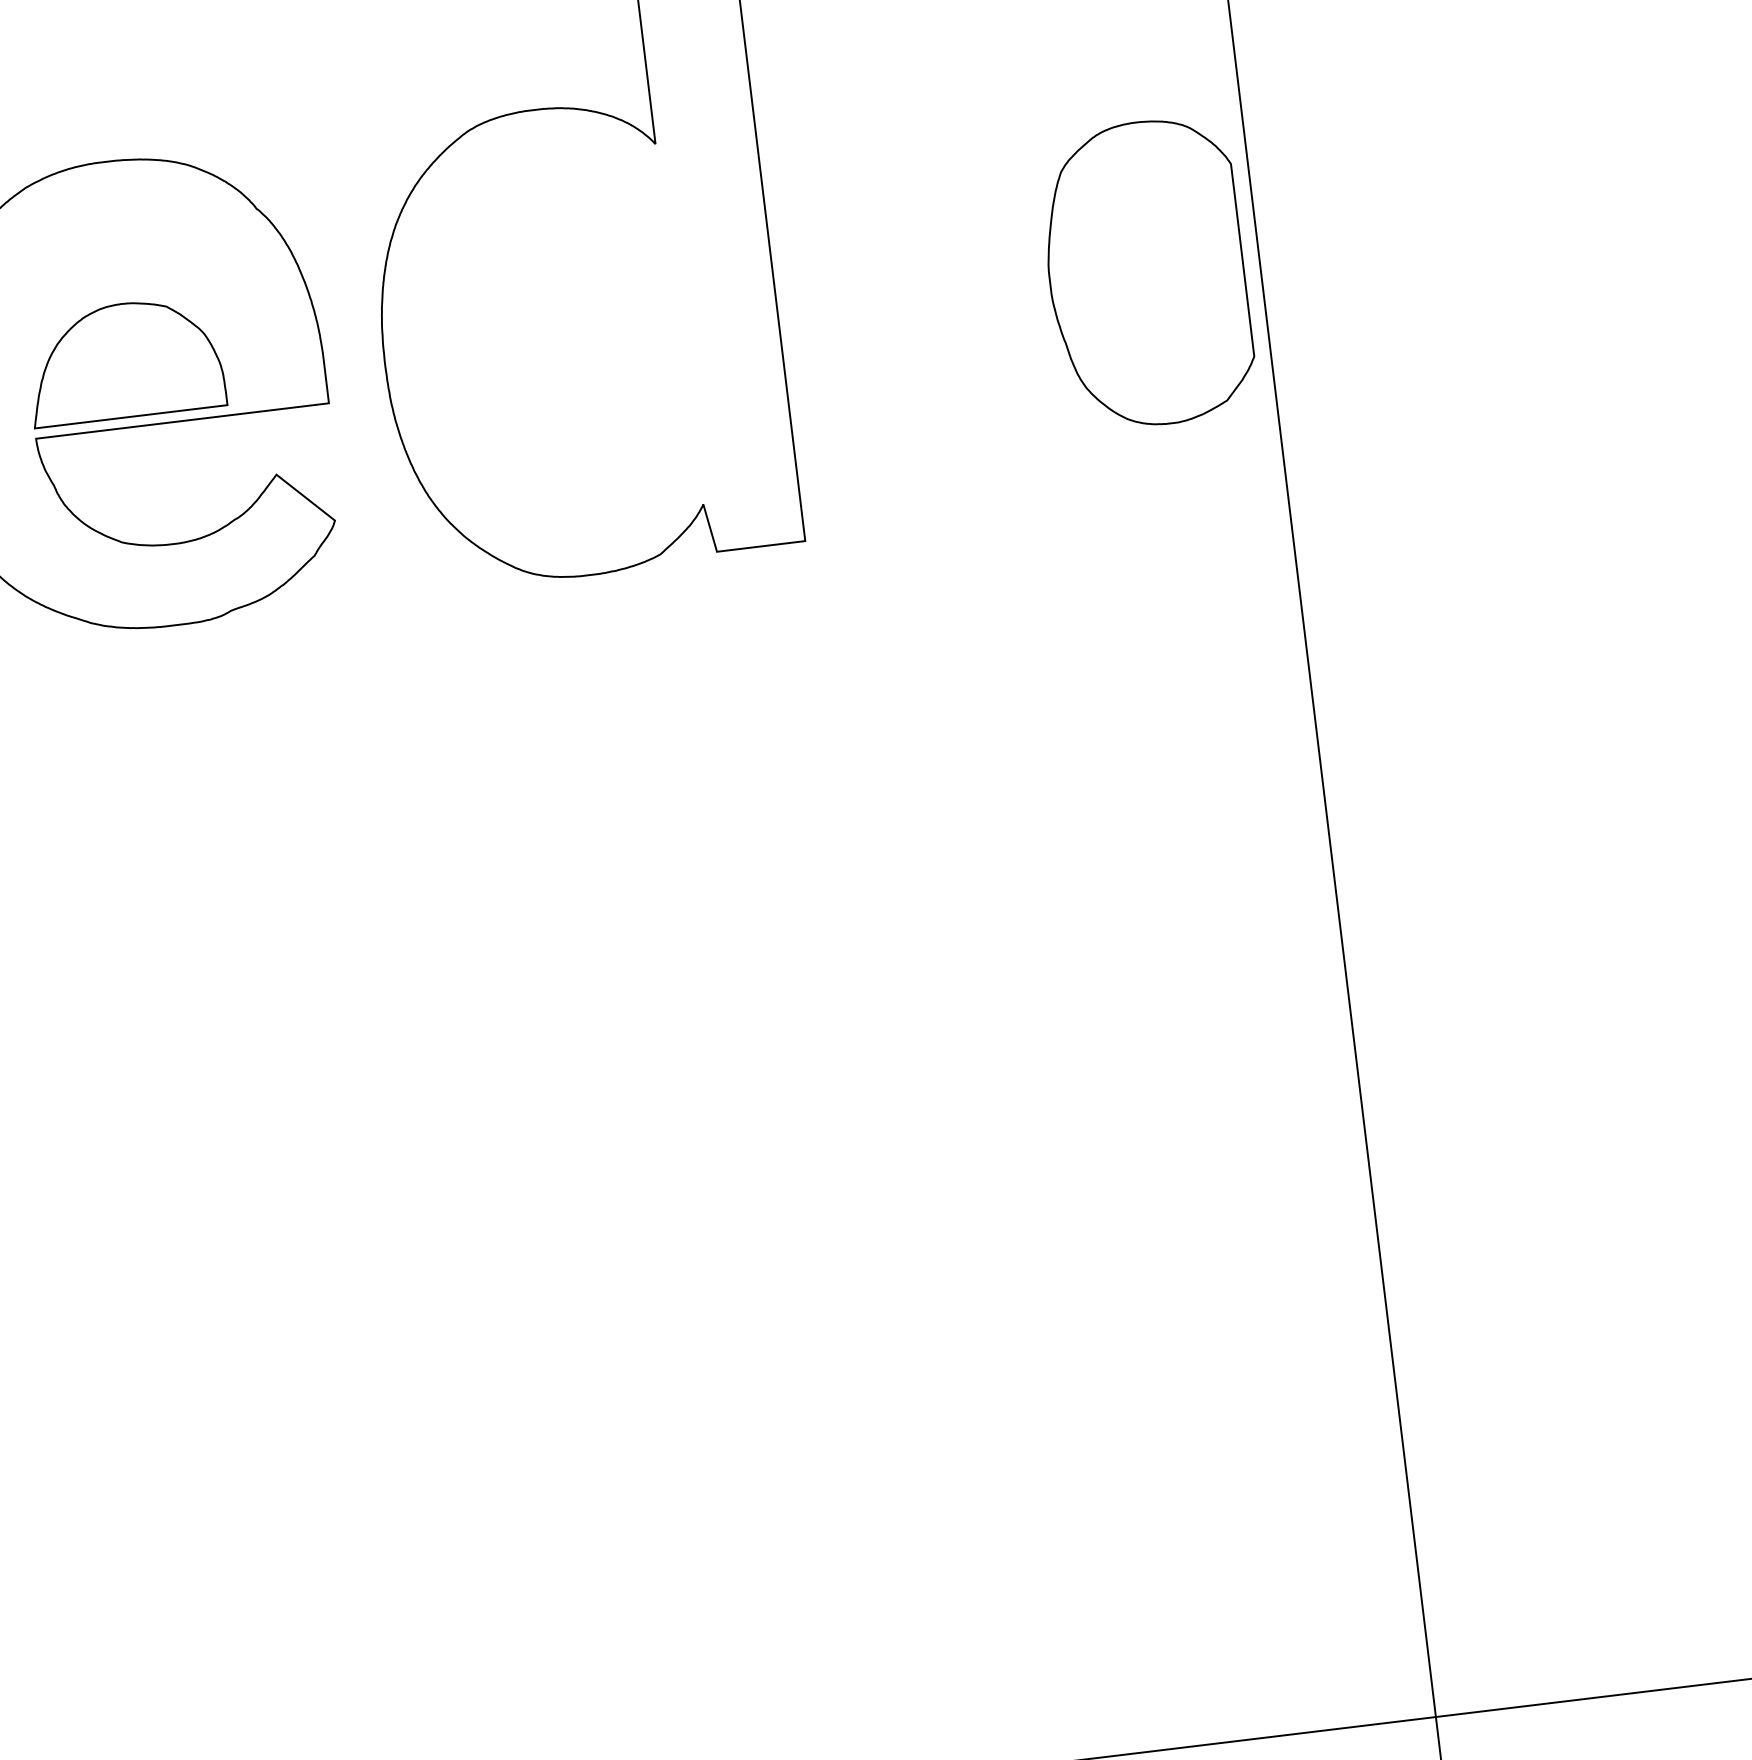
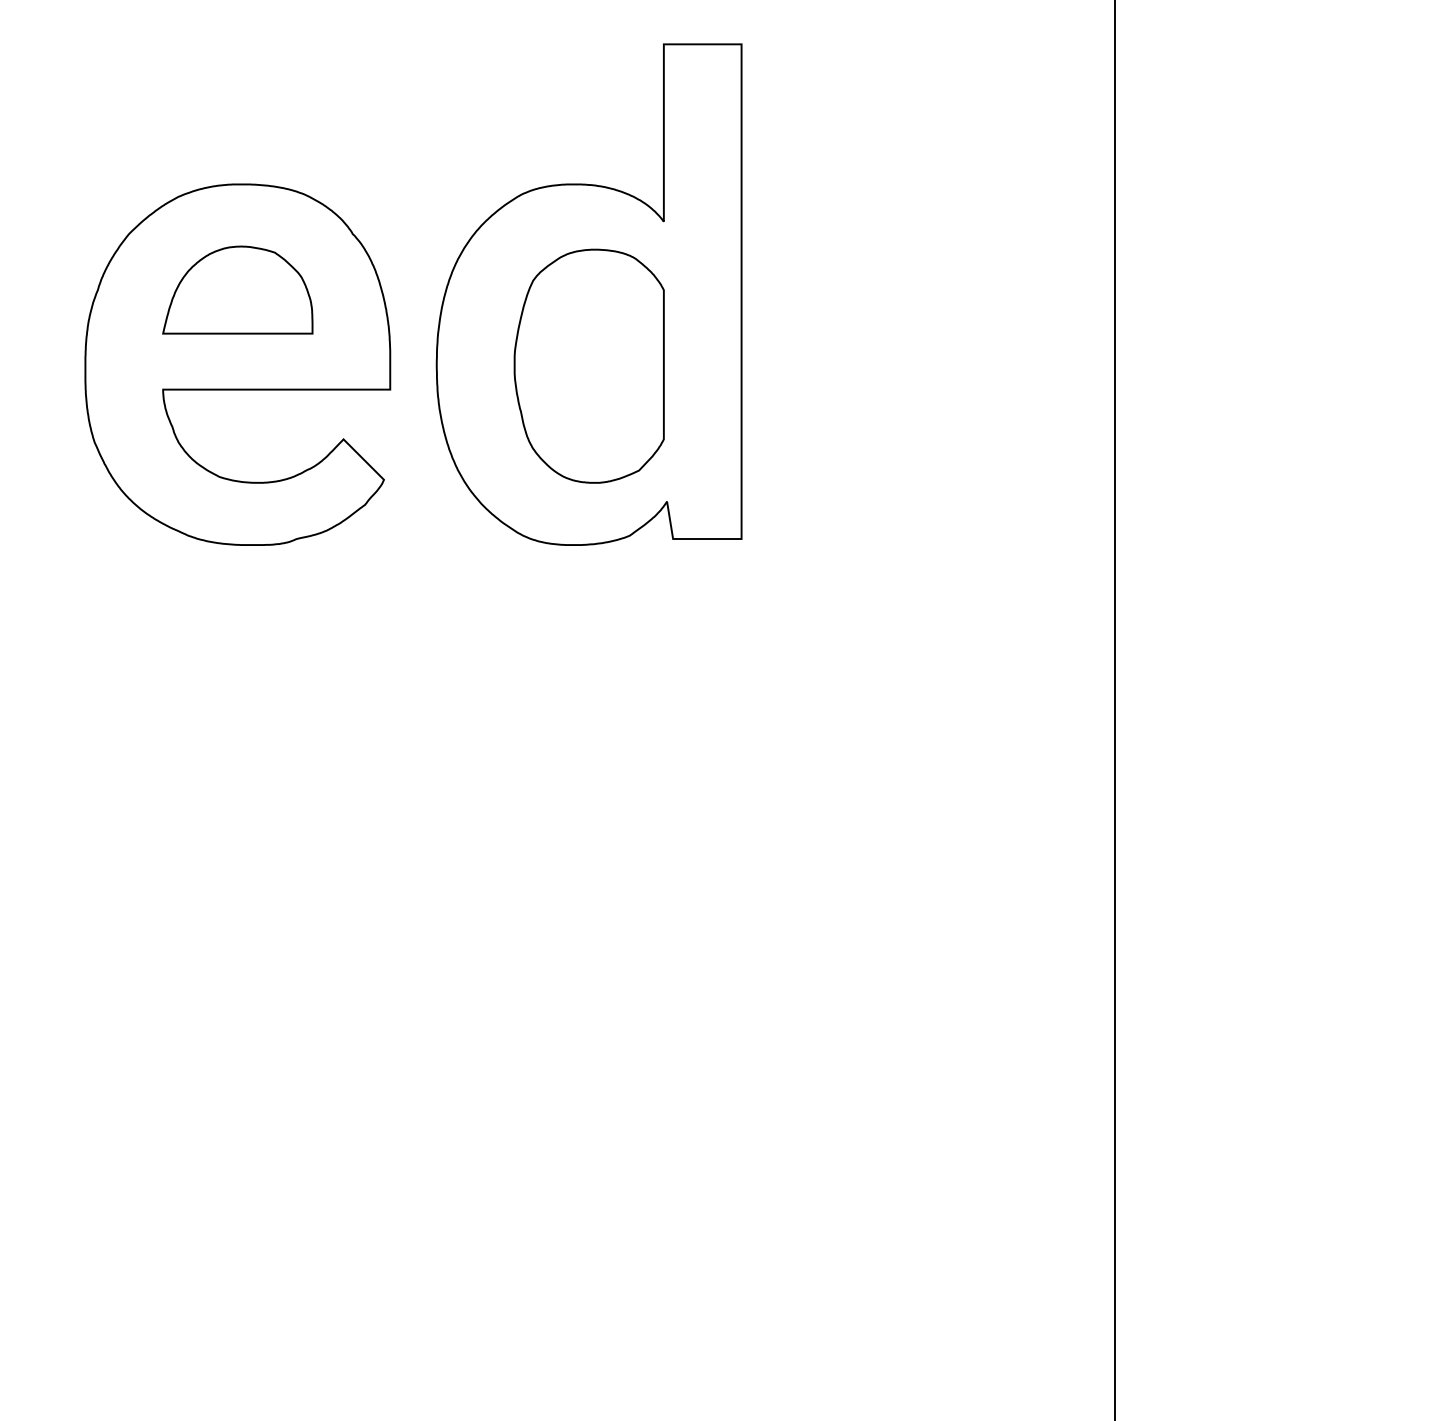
part: (1145, 272) -> (588, 365), moved
part: (123, 359) -> (237, 289), moved

